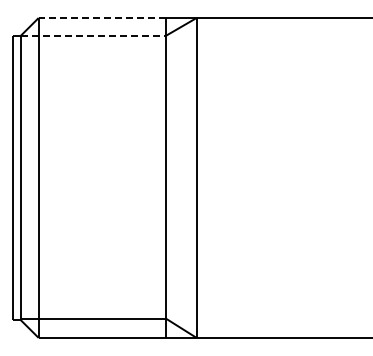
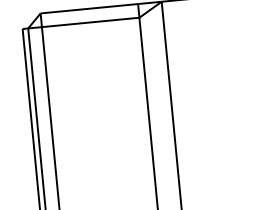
line: (102, 18) -> (89, 9), dashed -> solid
line: (93, 35) -> (83, 22), dashed -> solid

